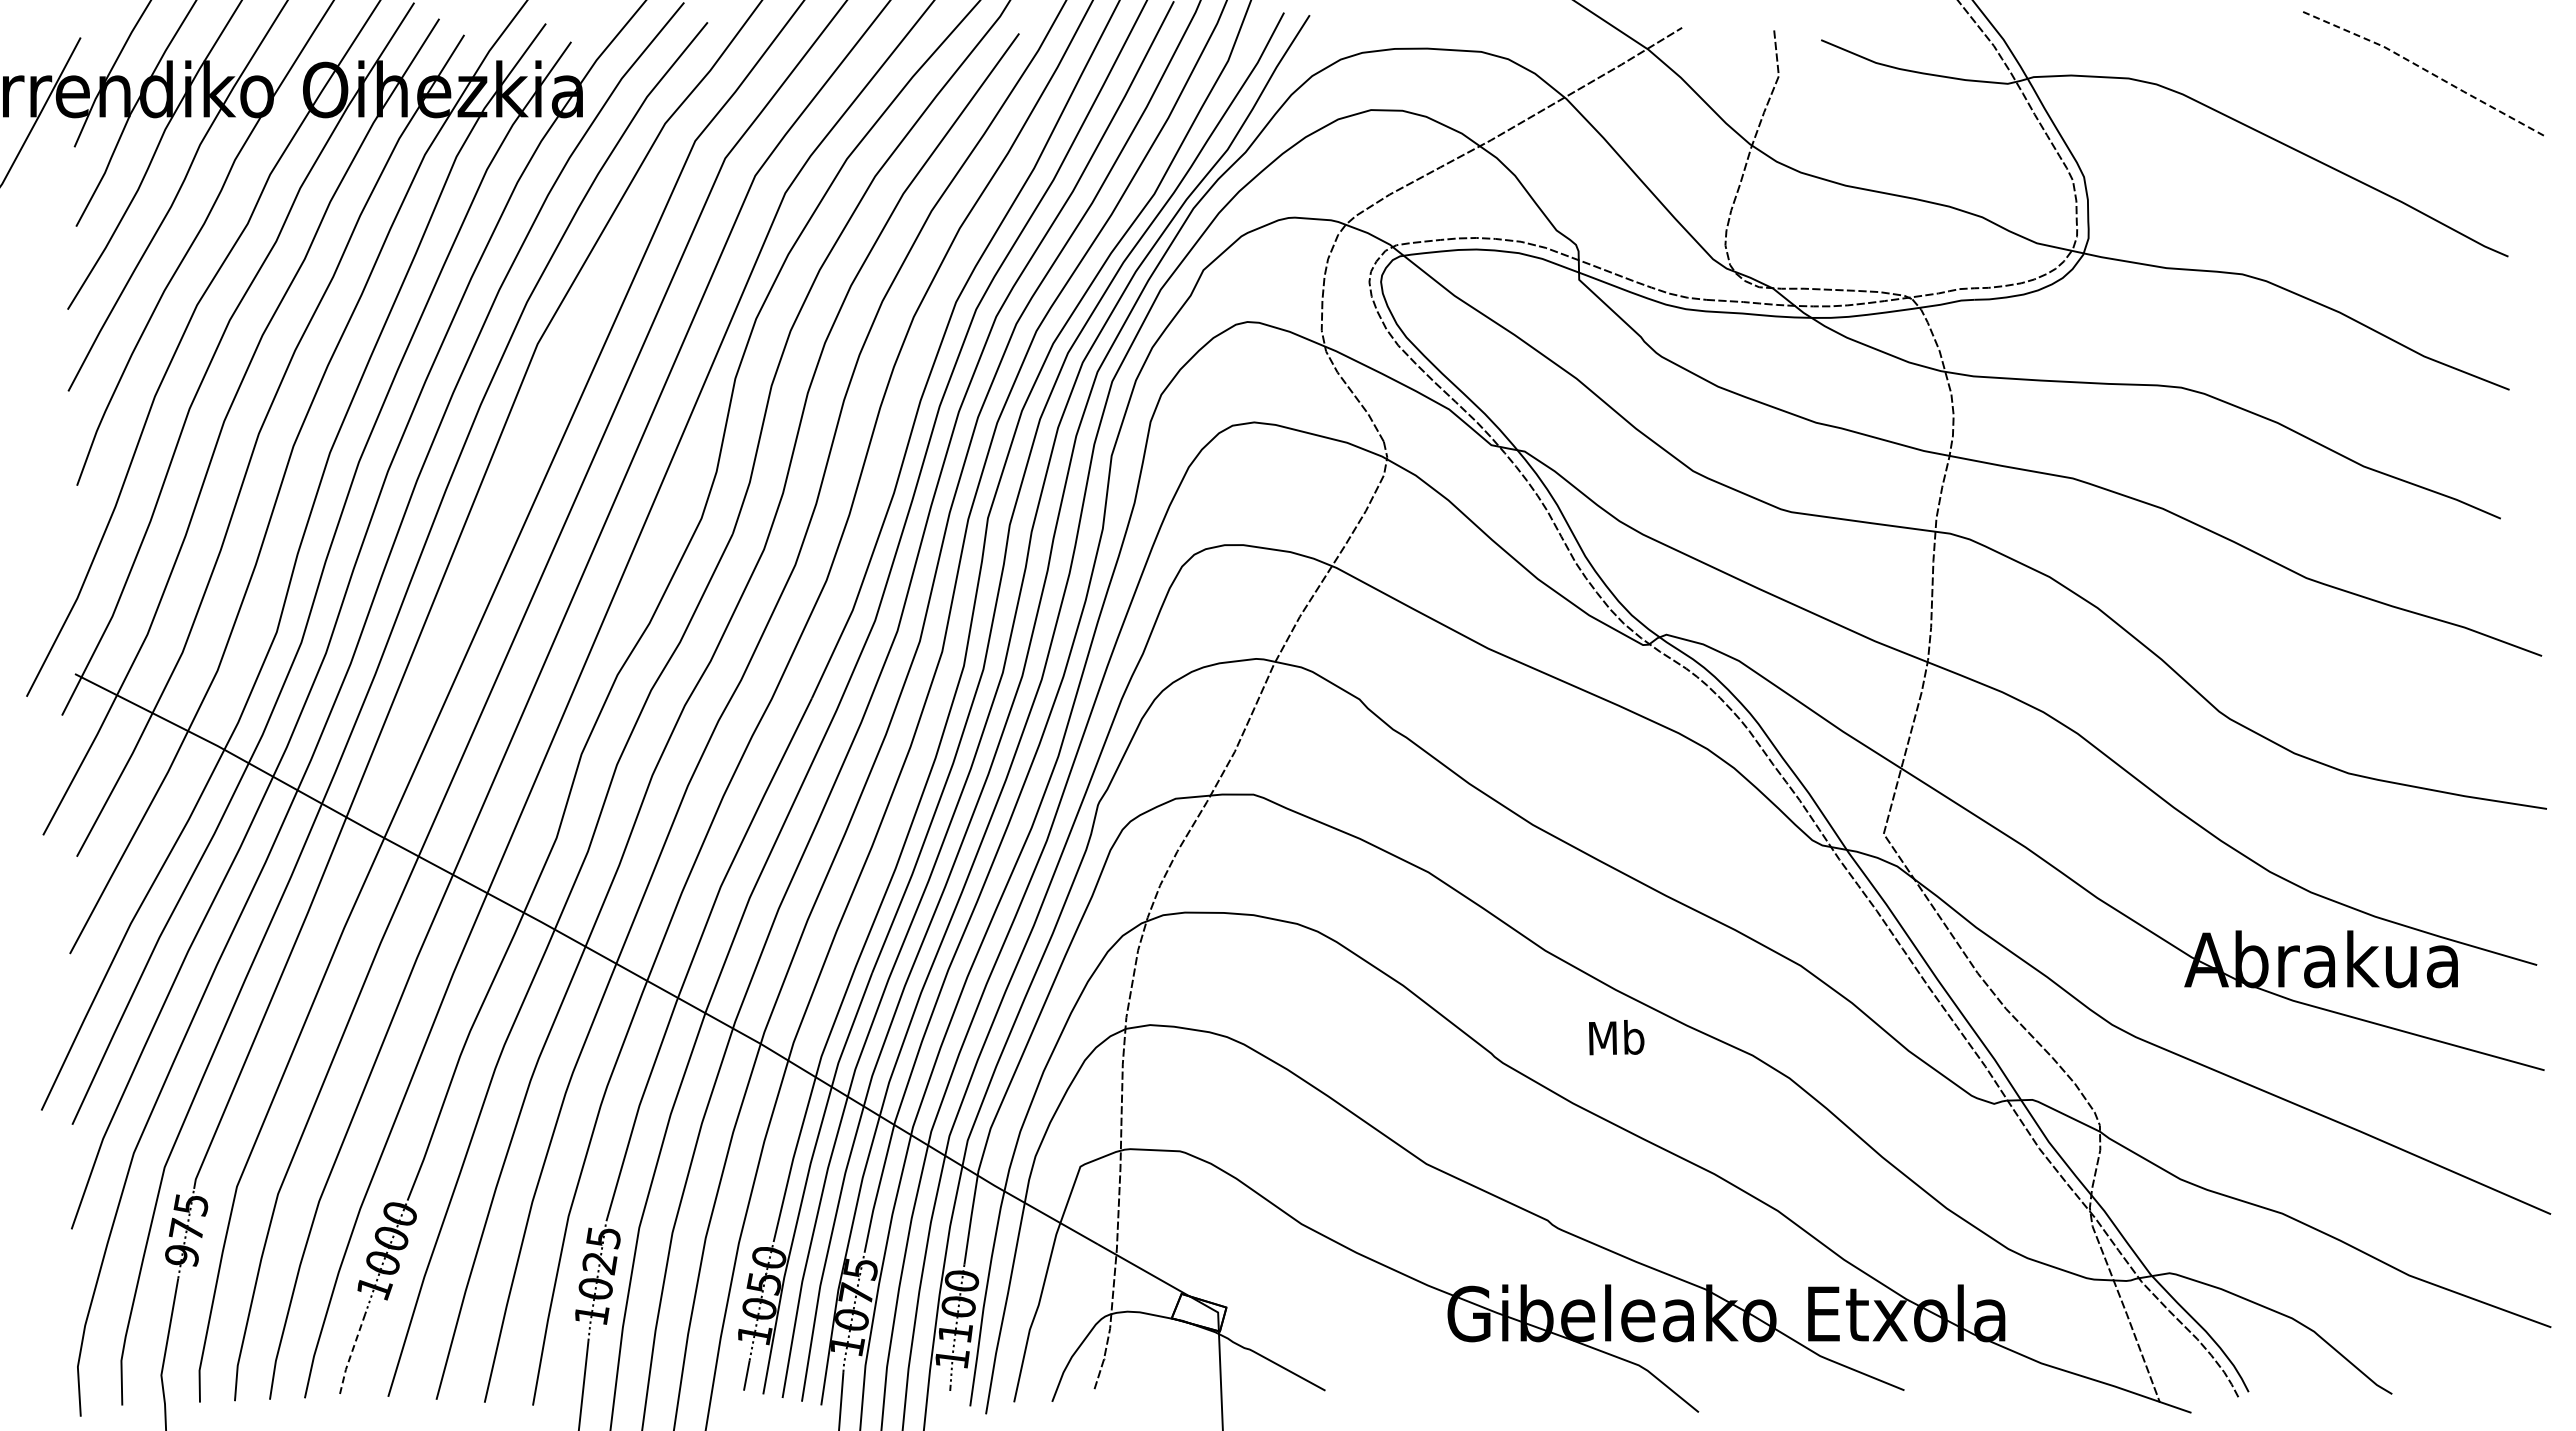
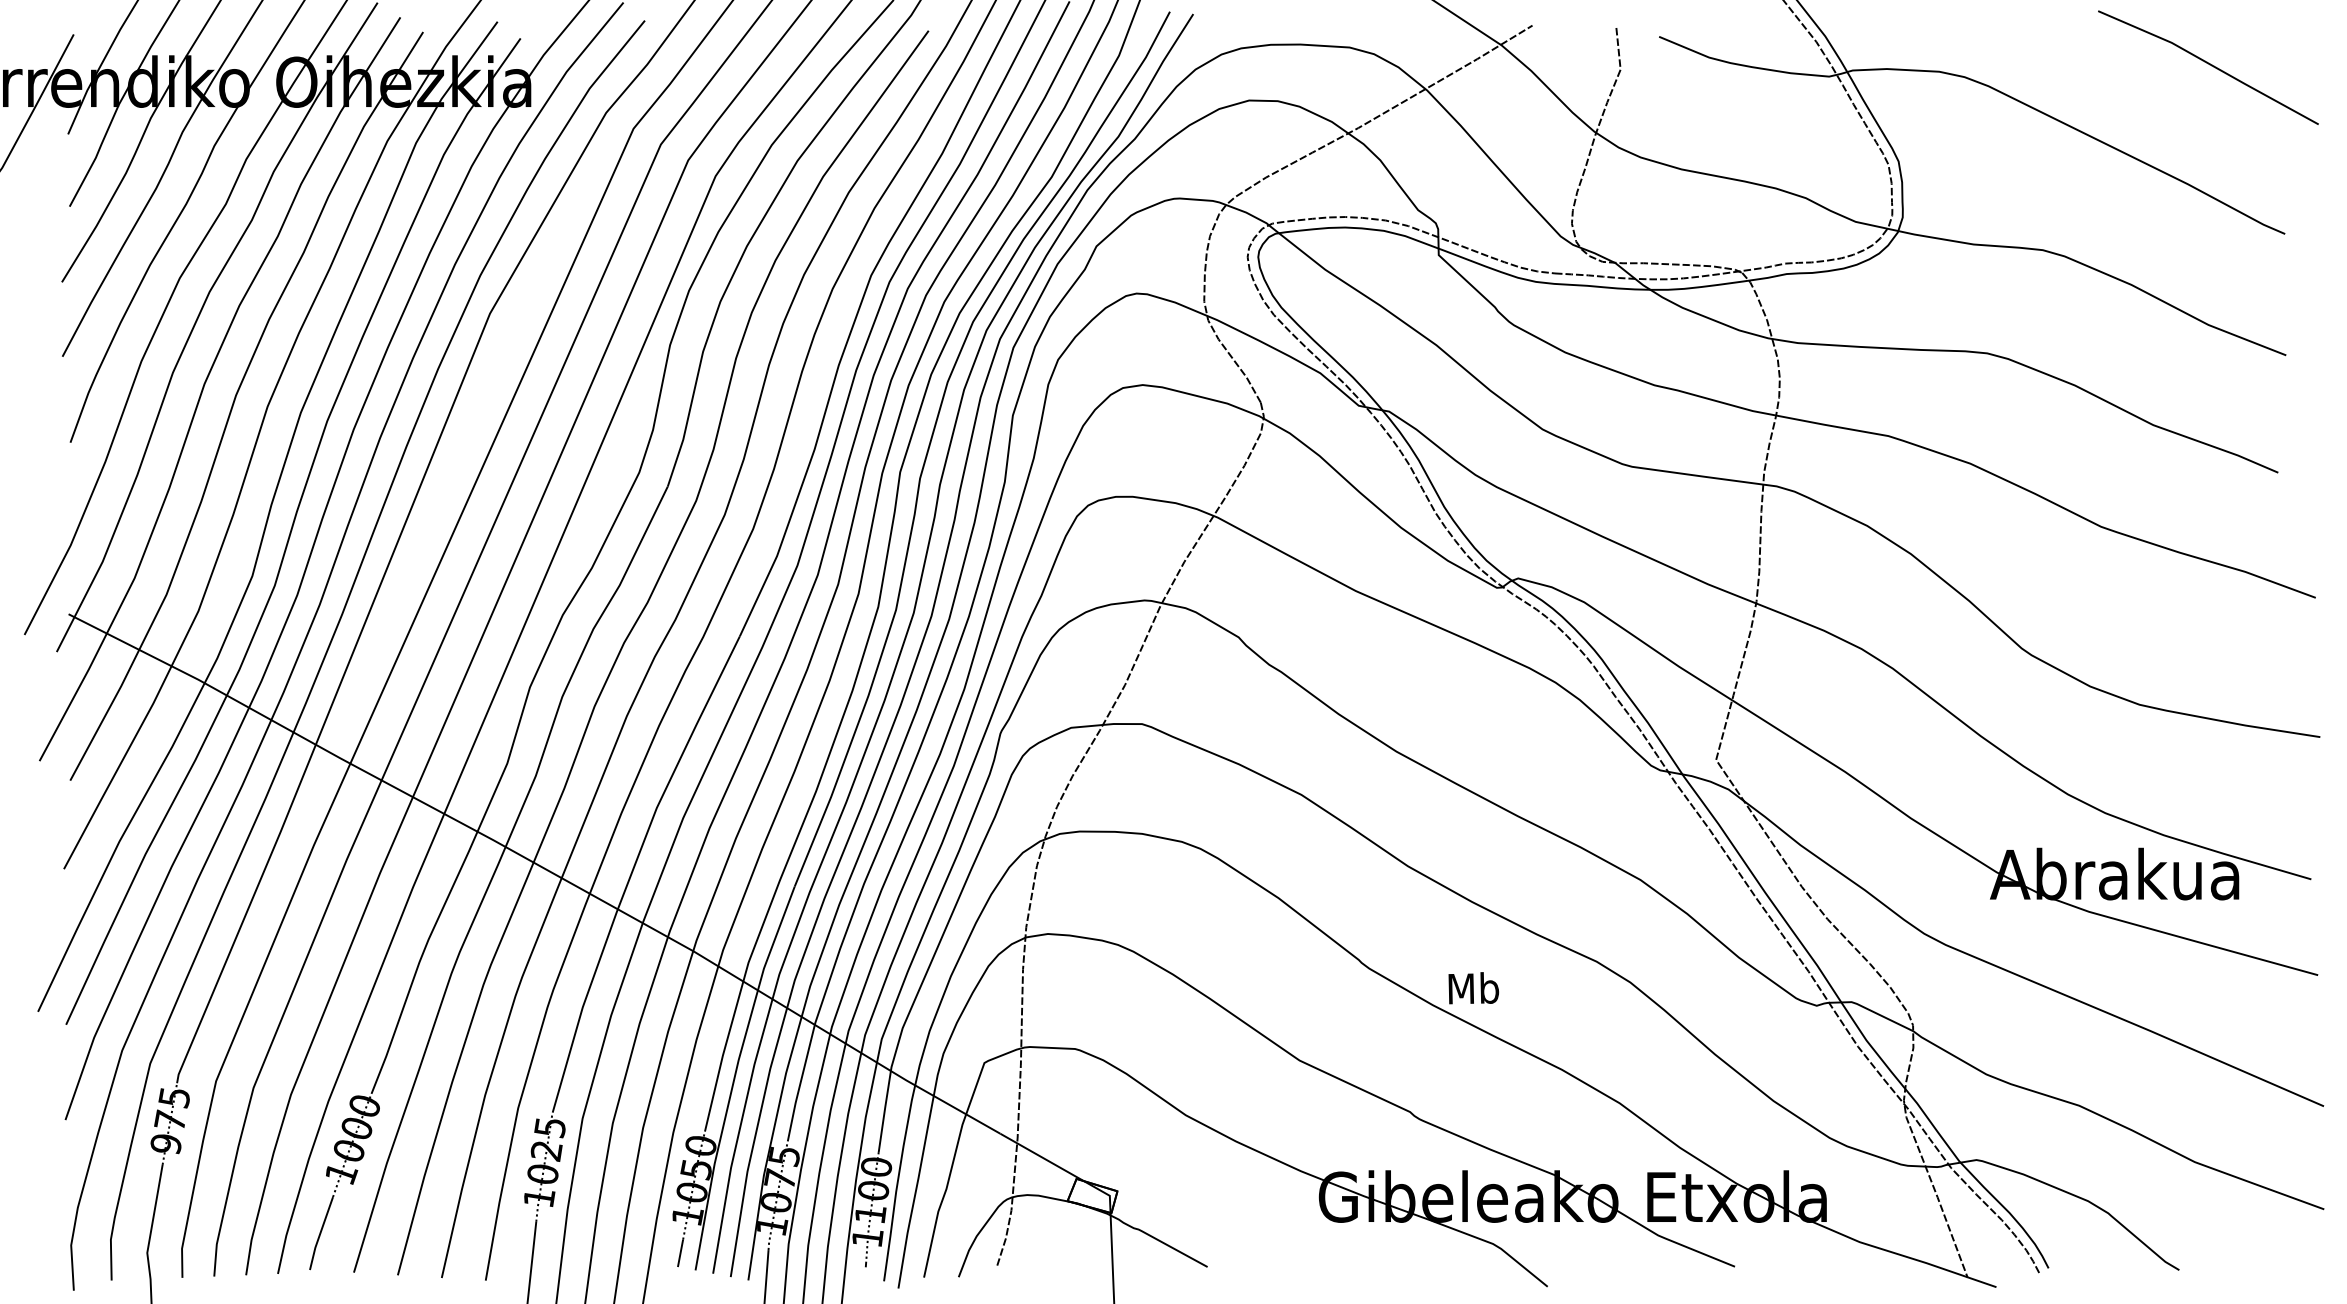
line: (2425, 70) -> (2209, 64), dashed -> solid
text: (1616, 1037) -> (1473, 988), moved
line: (351, 1354) -> (320, 1234), dashed -> solid

